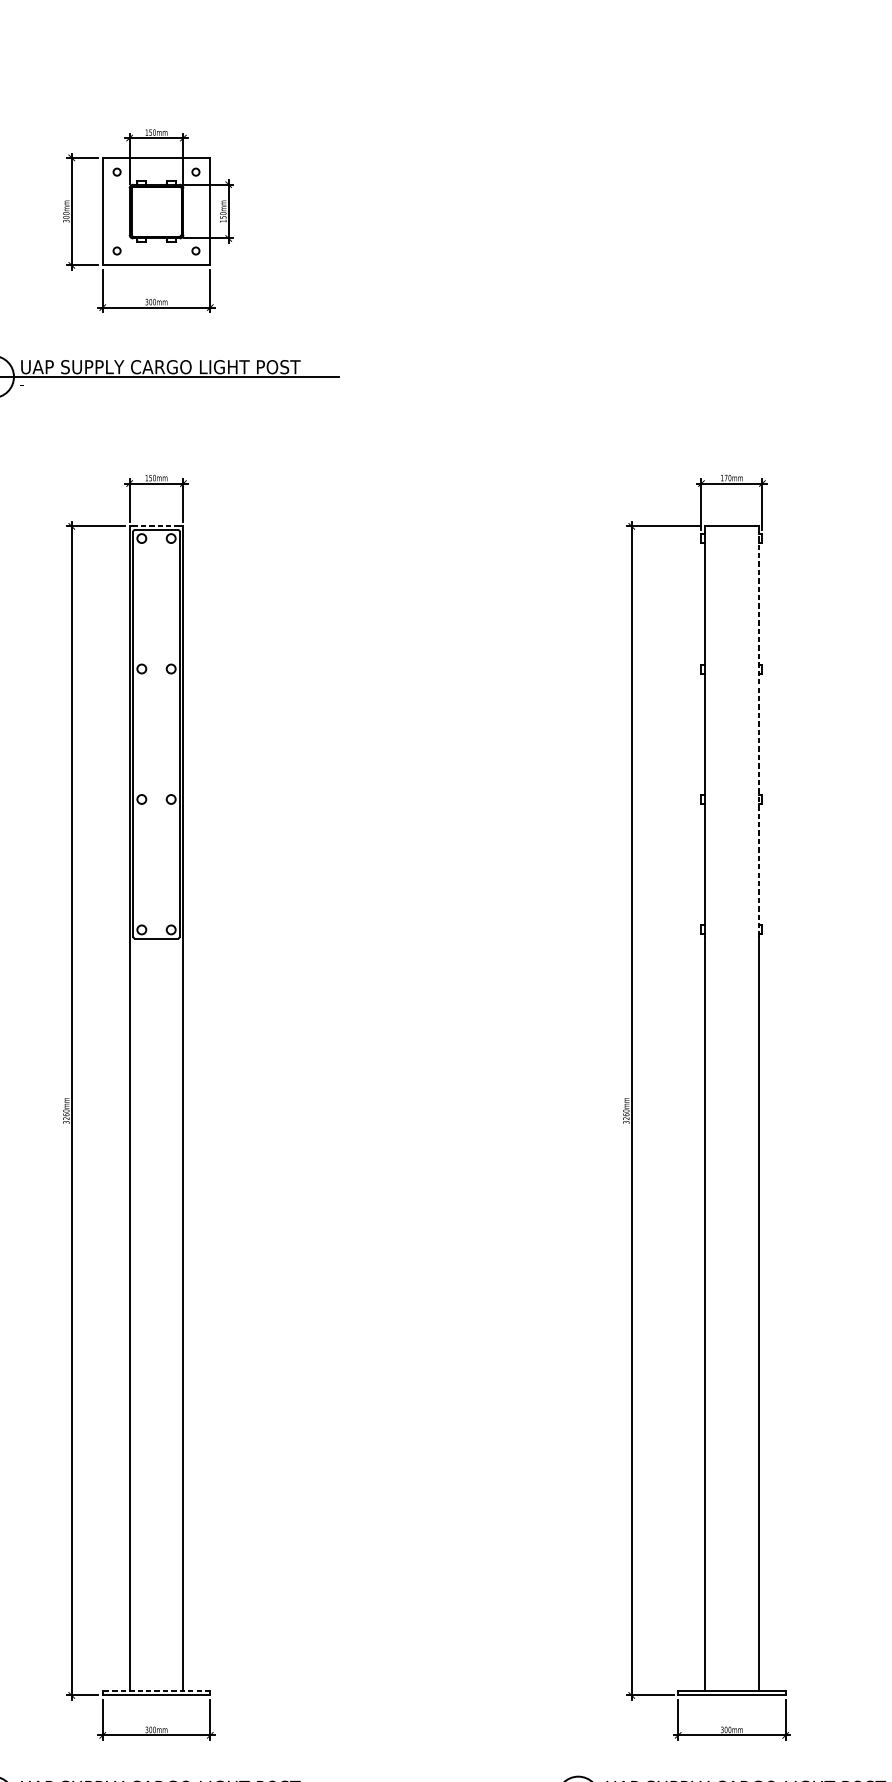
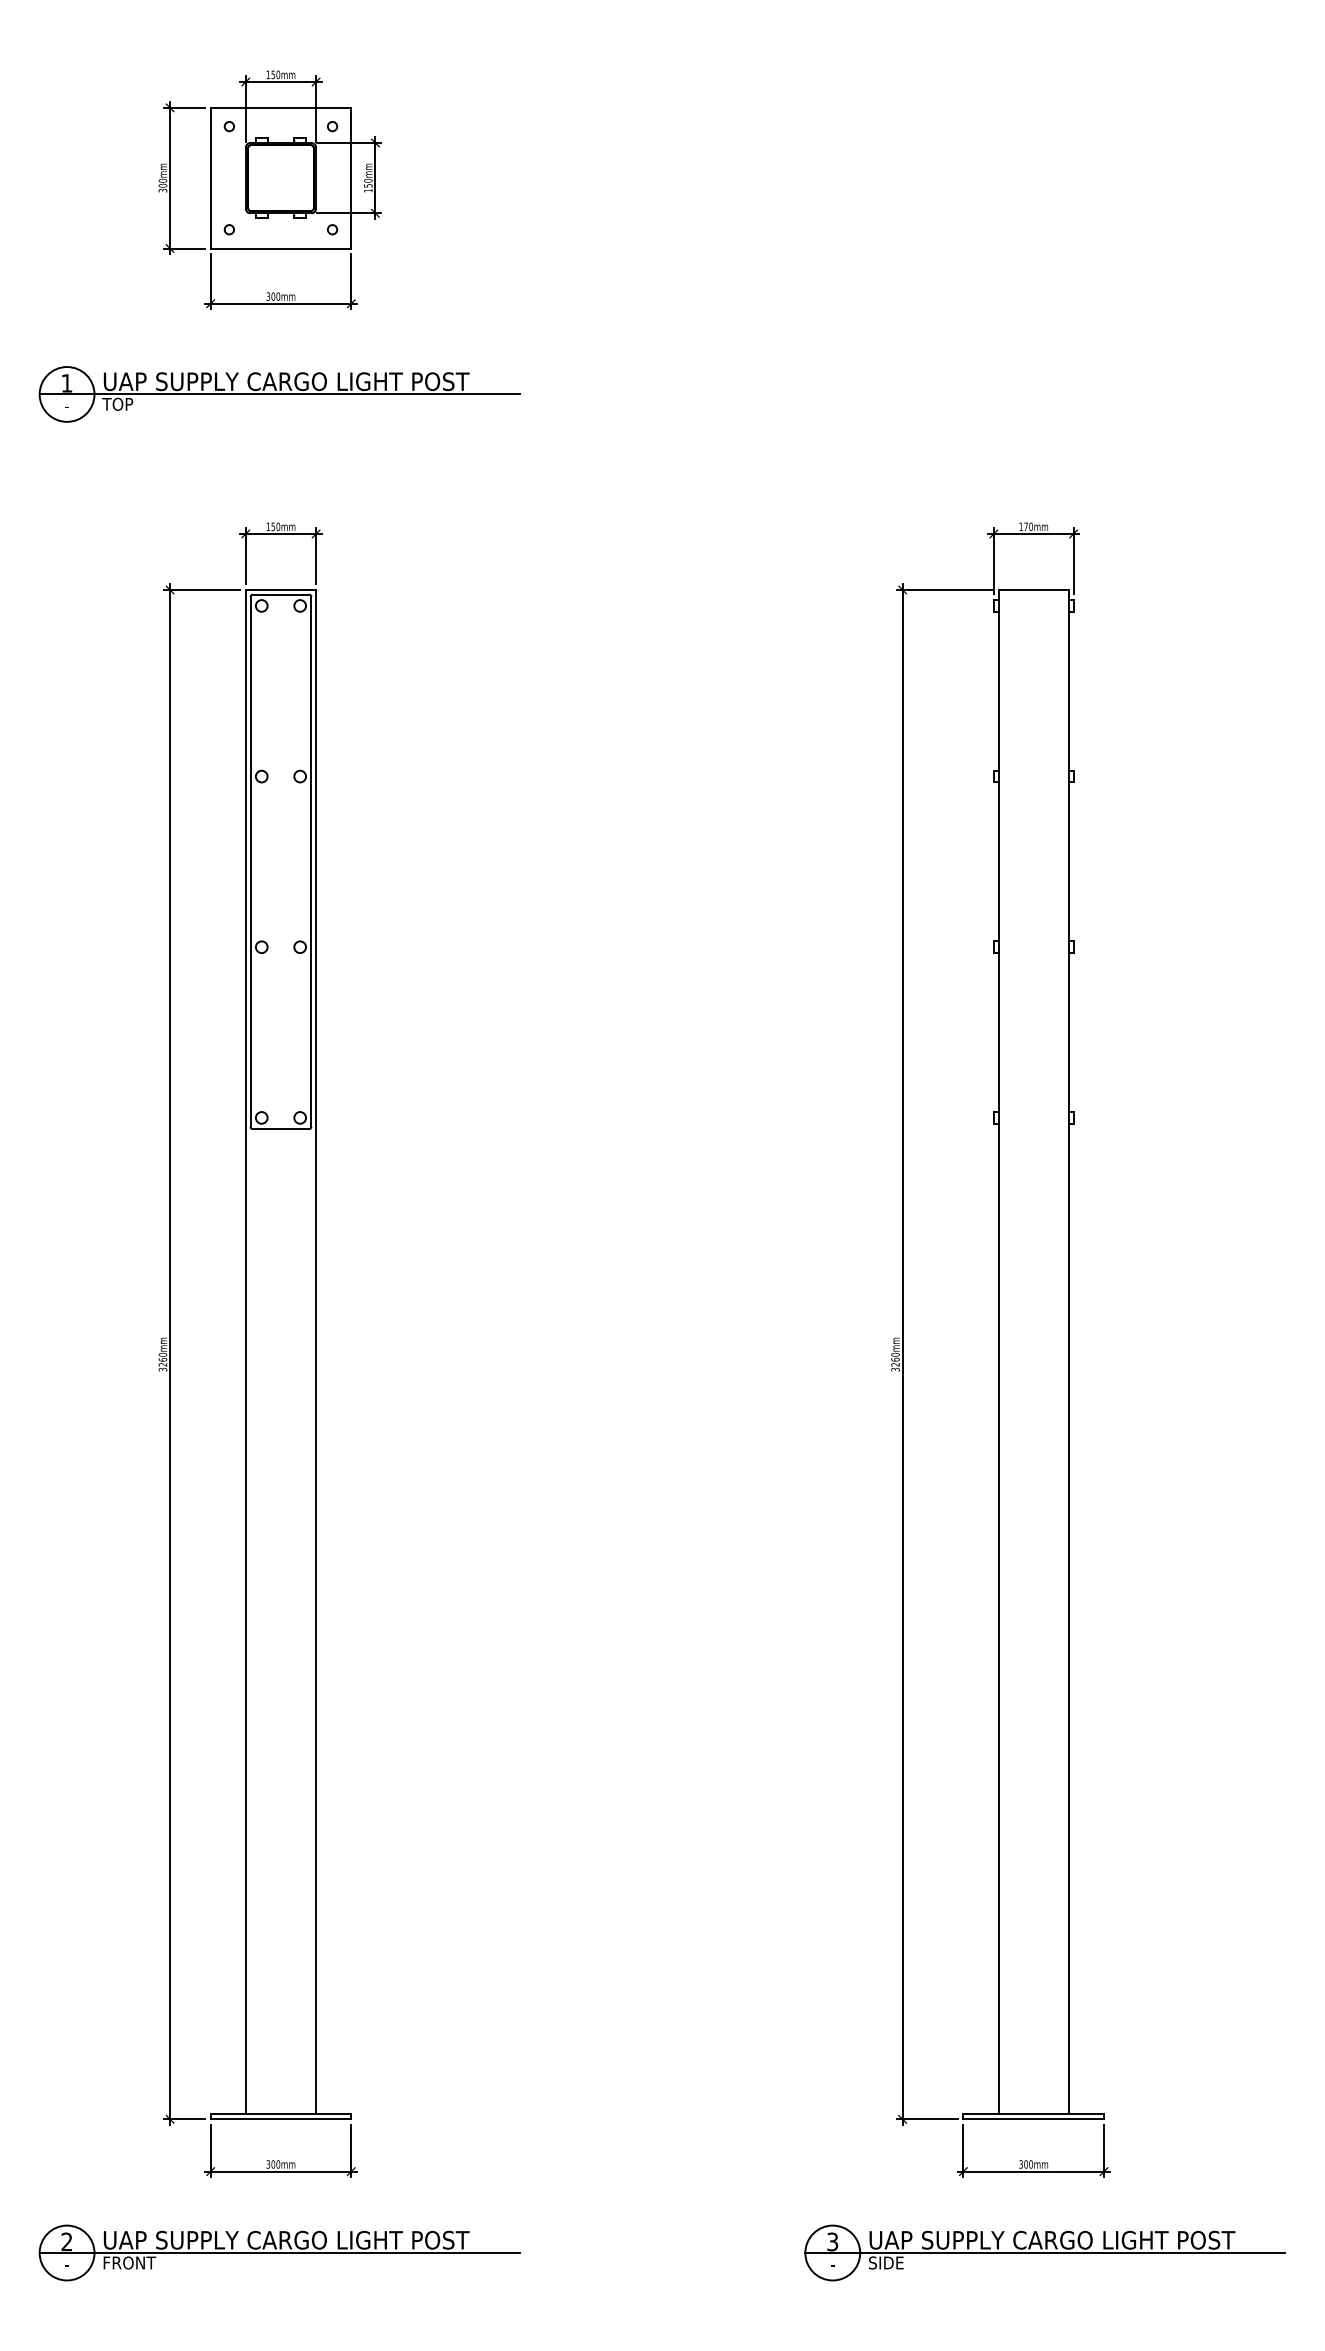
text: (31, 383) -> (117, 403), - -> TOP
line: (156, 526) -> (280, 590), dashed -> solid
line: (758, 733) -> (1068, 861), dashed -> solid
line: (156, 1690) -> (280, 2113), dashed -> solid

